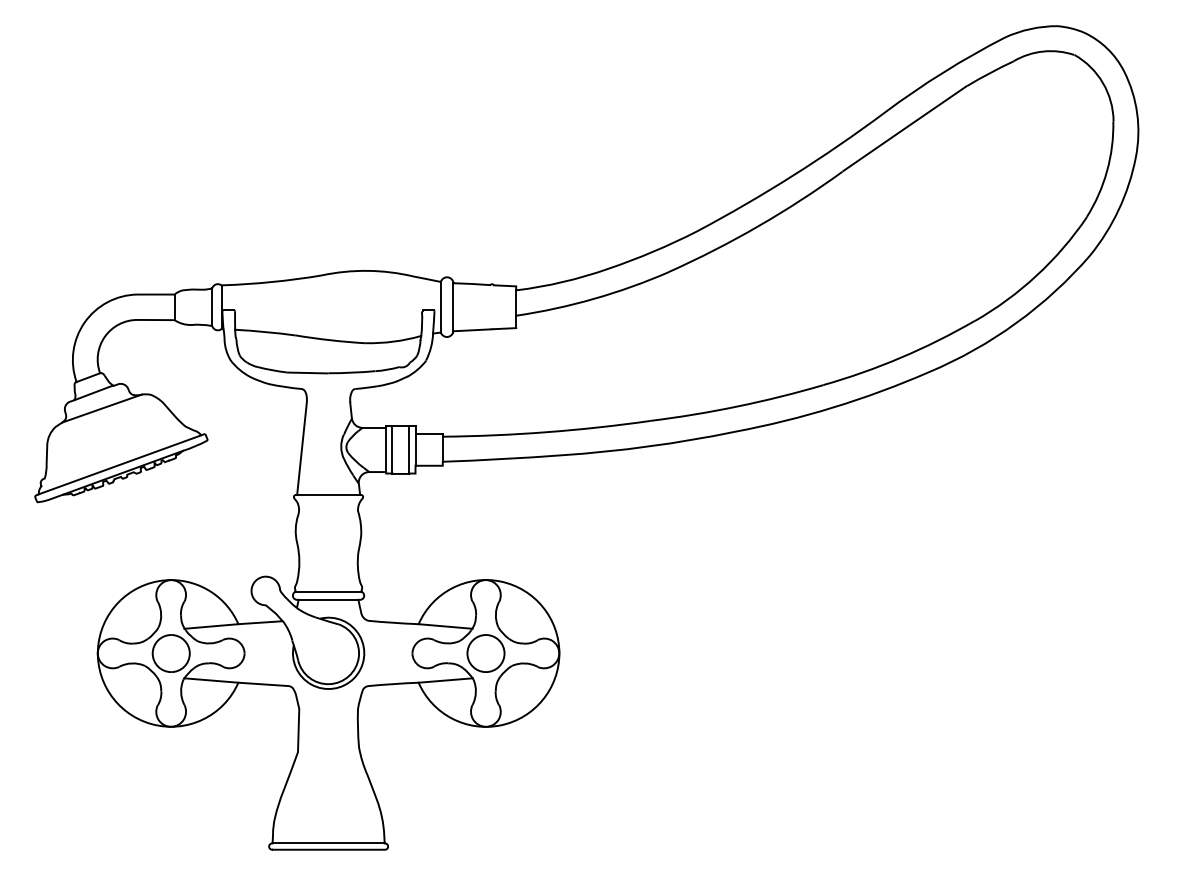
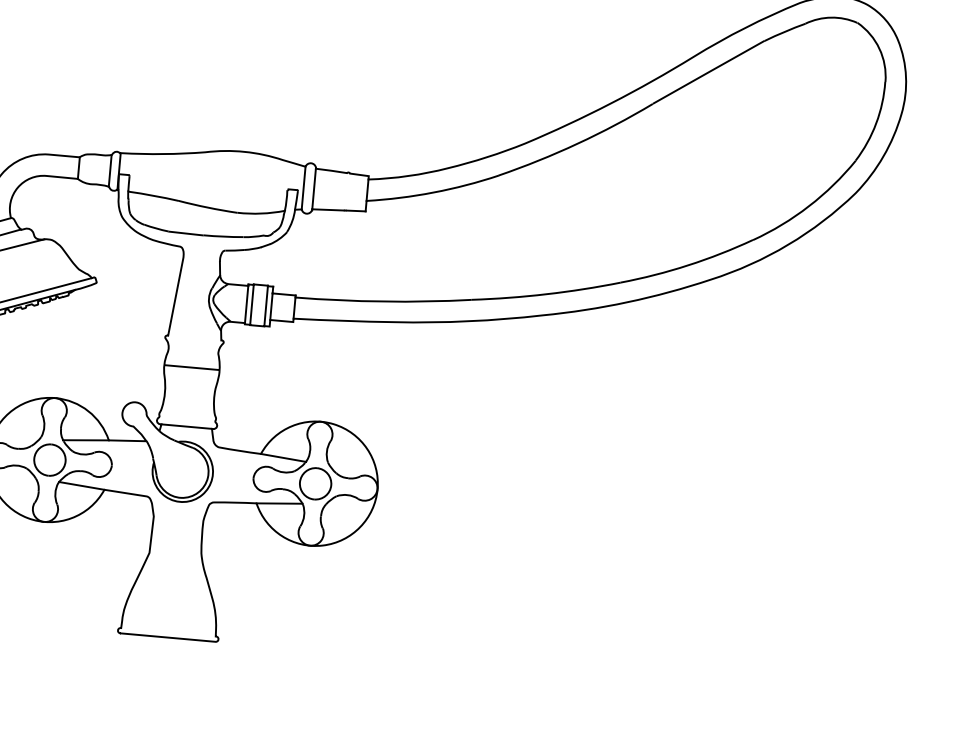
line: (328, 494) -> (192, 367), moved
line: (328, 592) -> (187, 420), removed
line: (328, 843) -> (168, 632), removed

